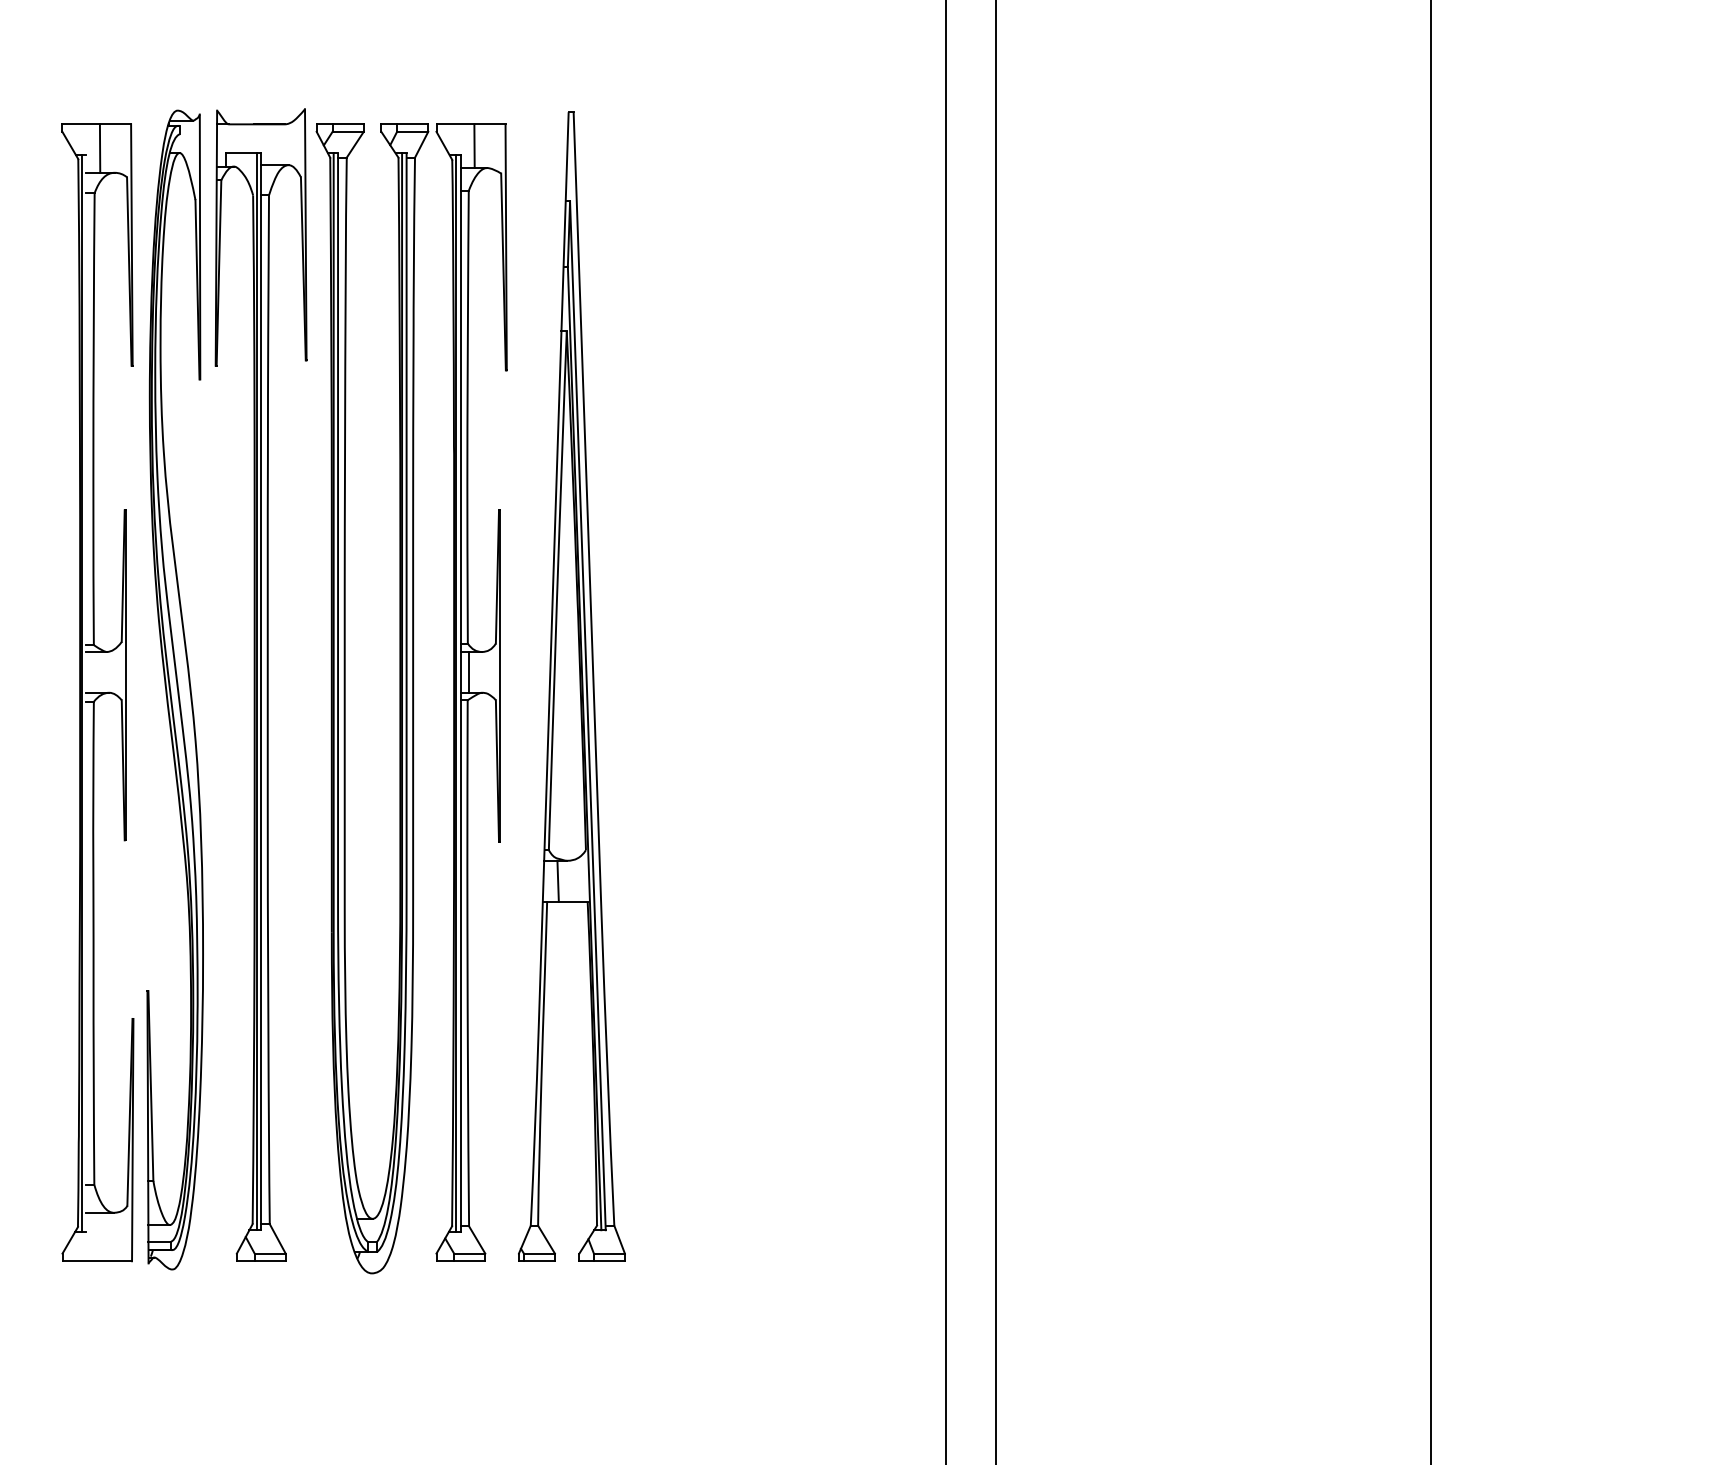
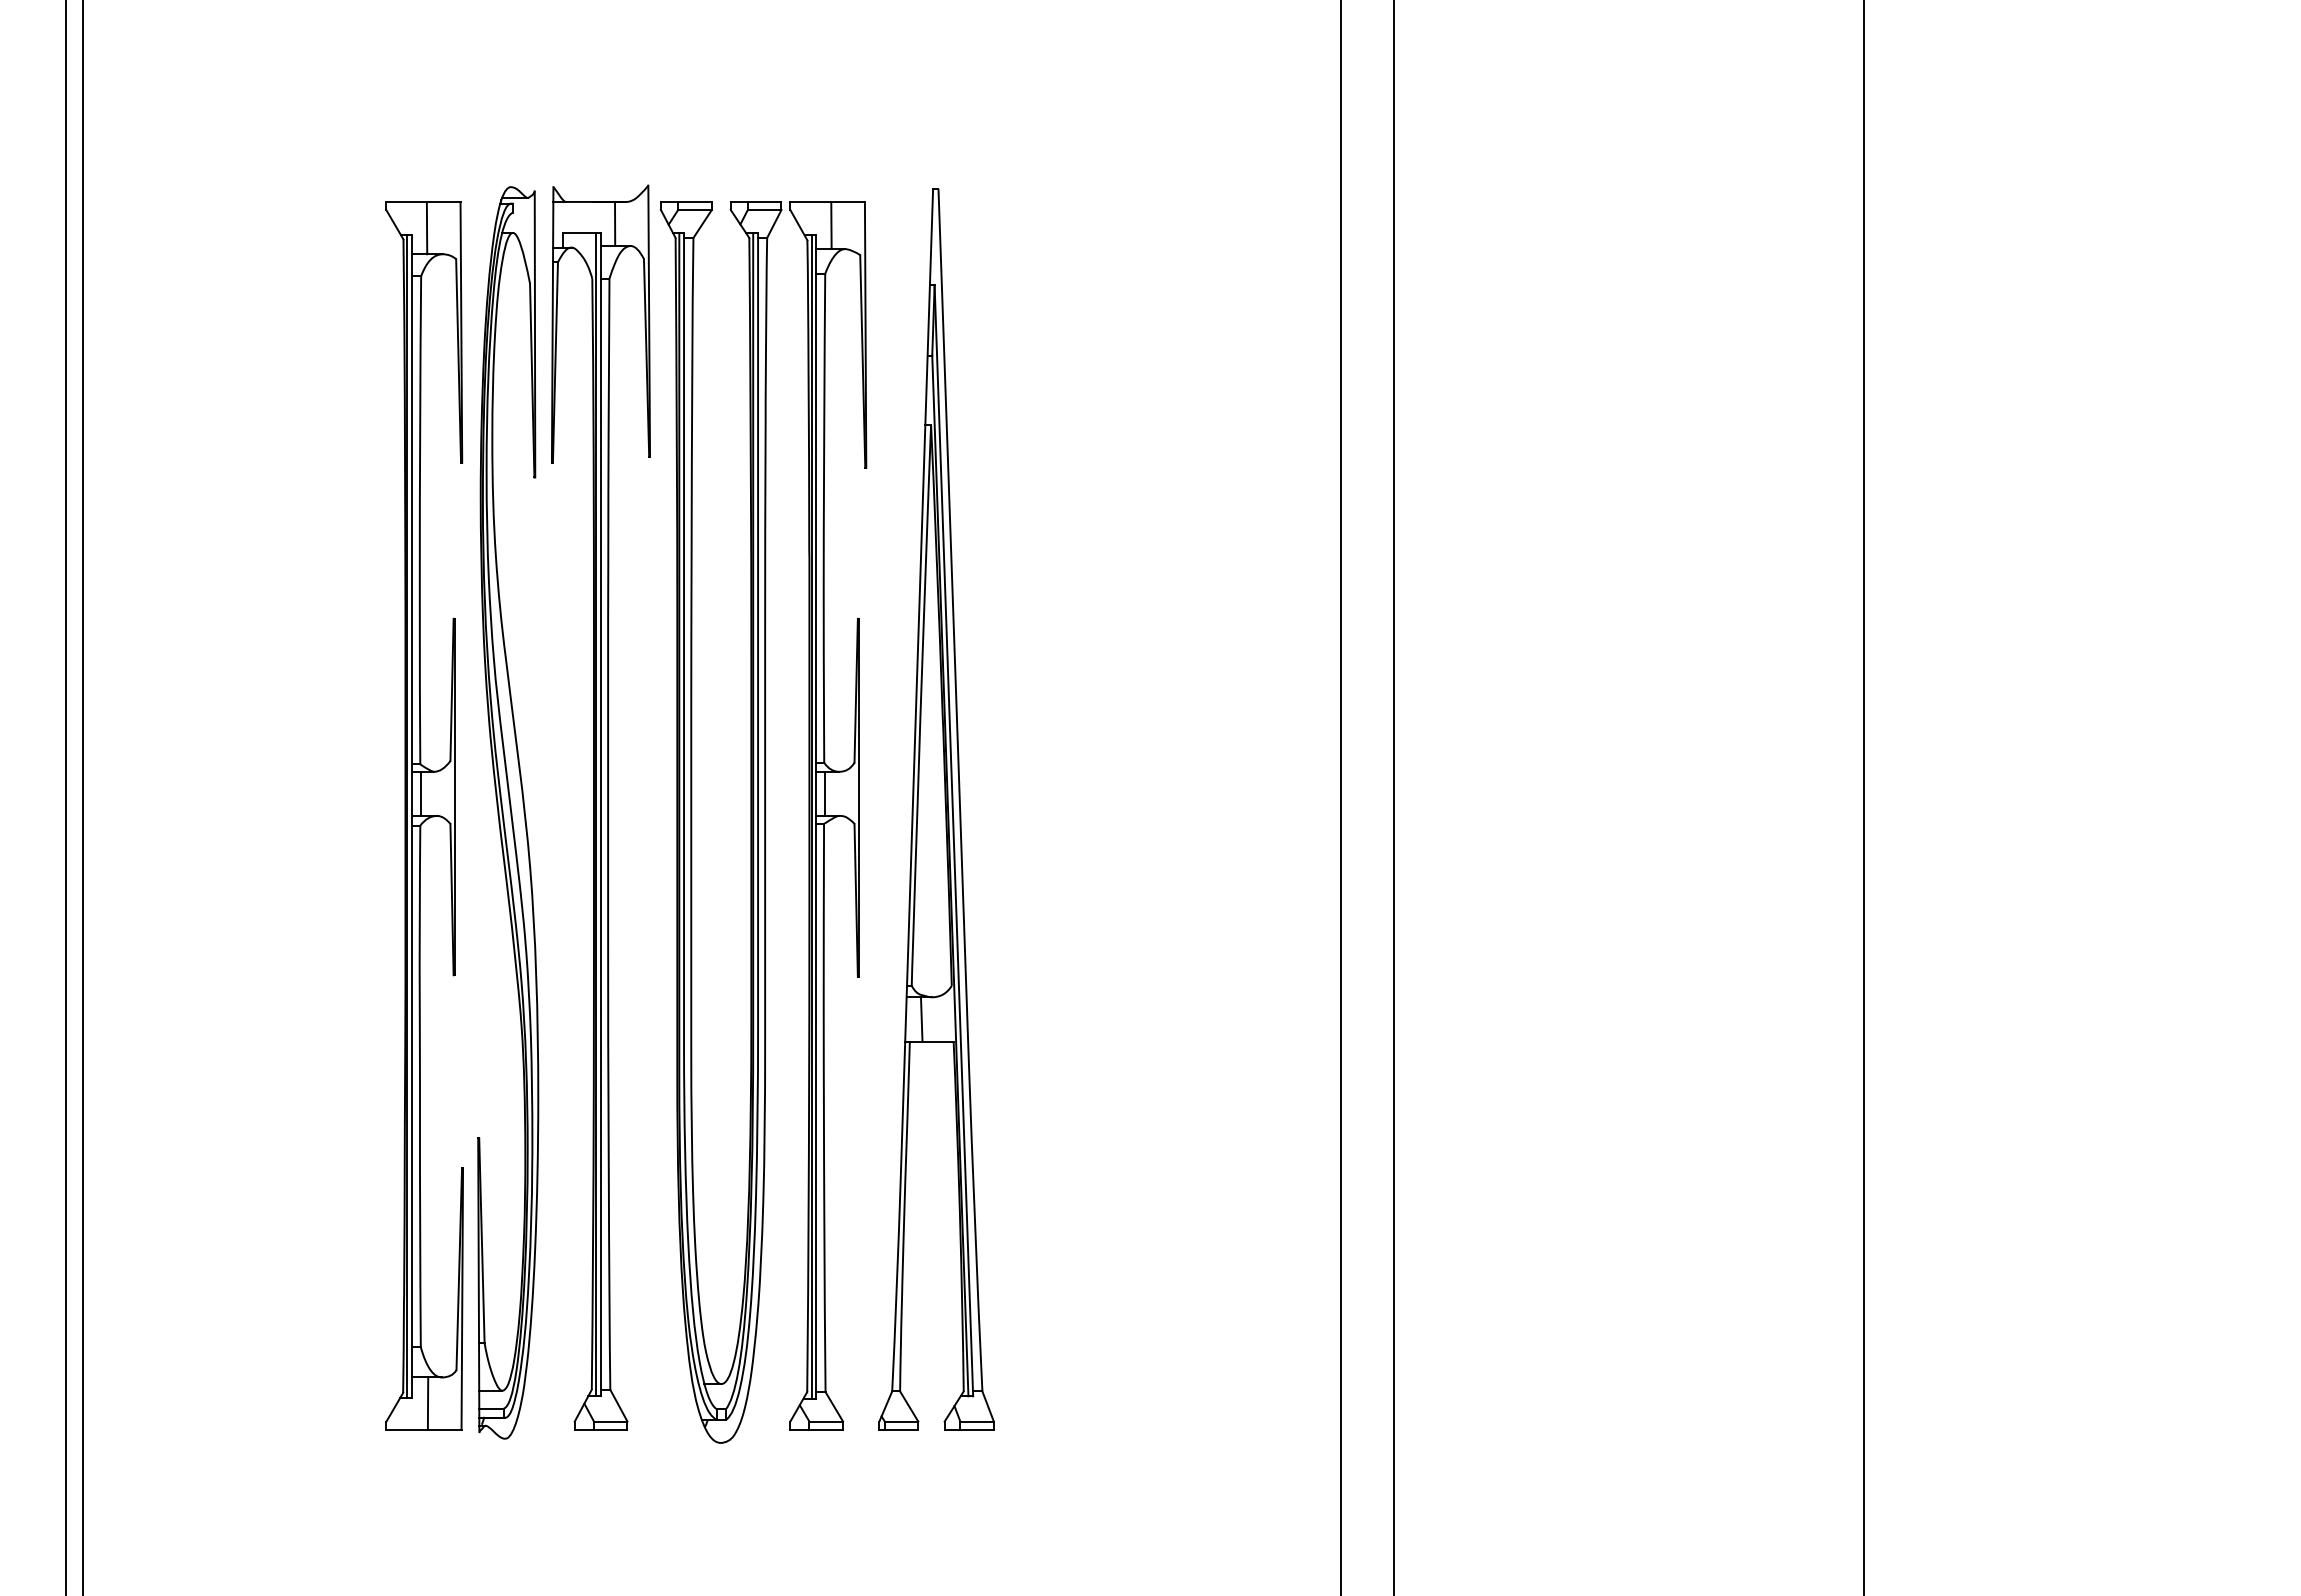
line: (274, 144) -> (615, 223), added
line: (94, 672) -> (421, 793), added
line: (86, 693) -> (412, 816), added
line: (100, 1236) -> (427, 1403), added

